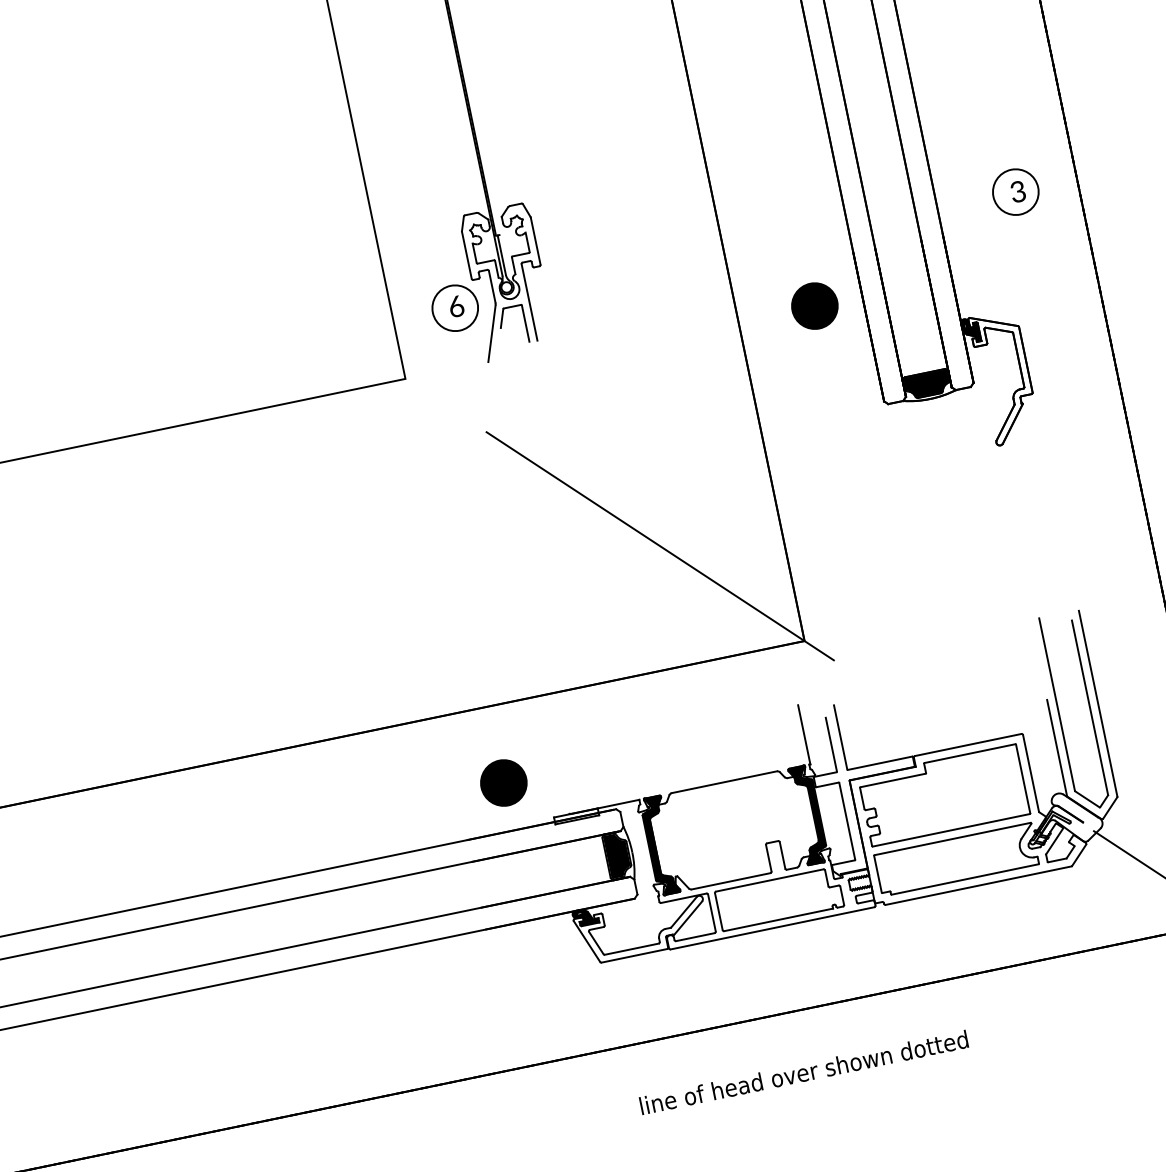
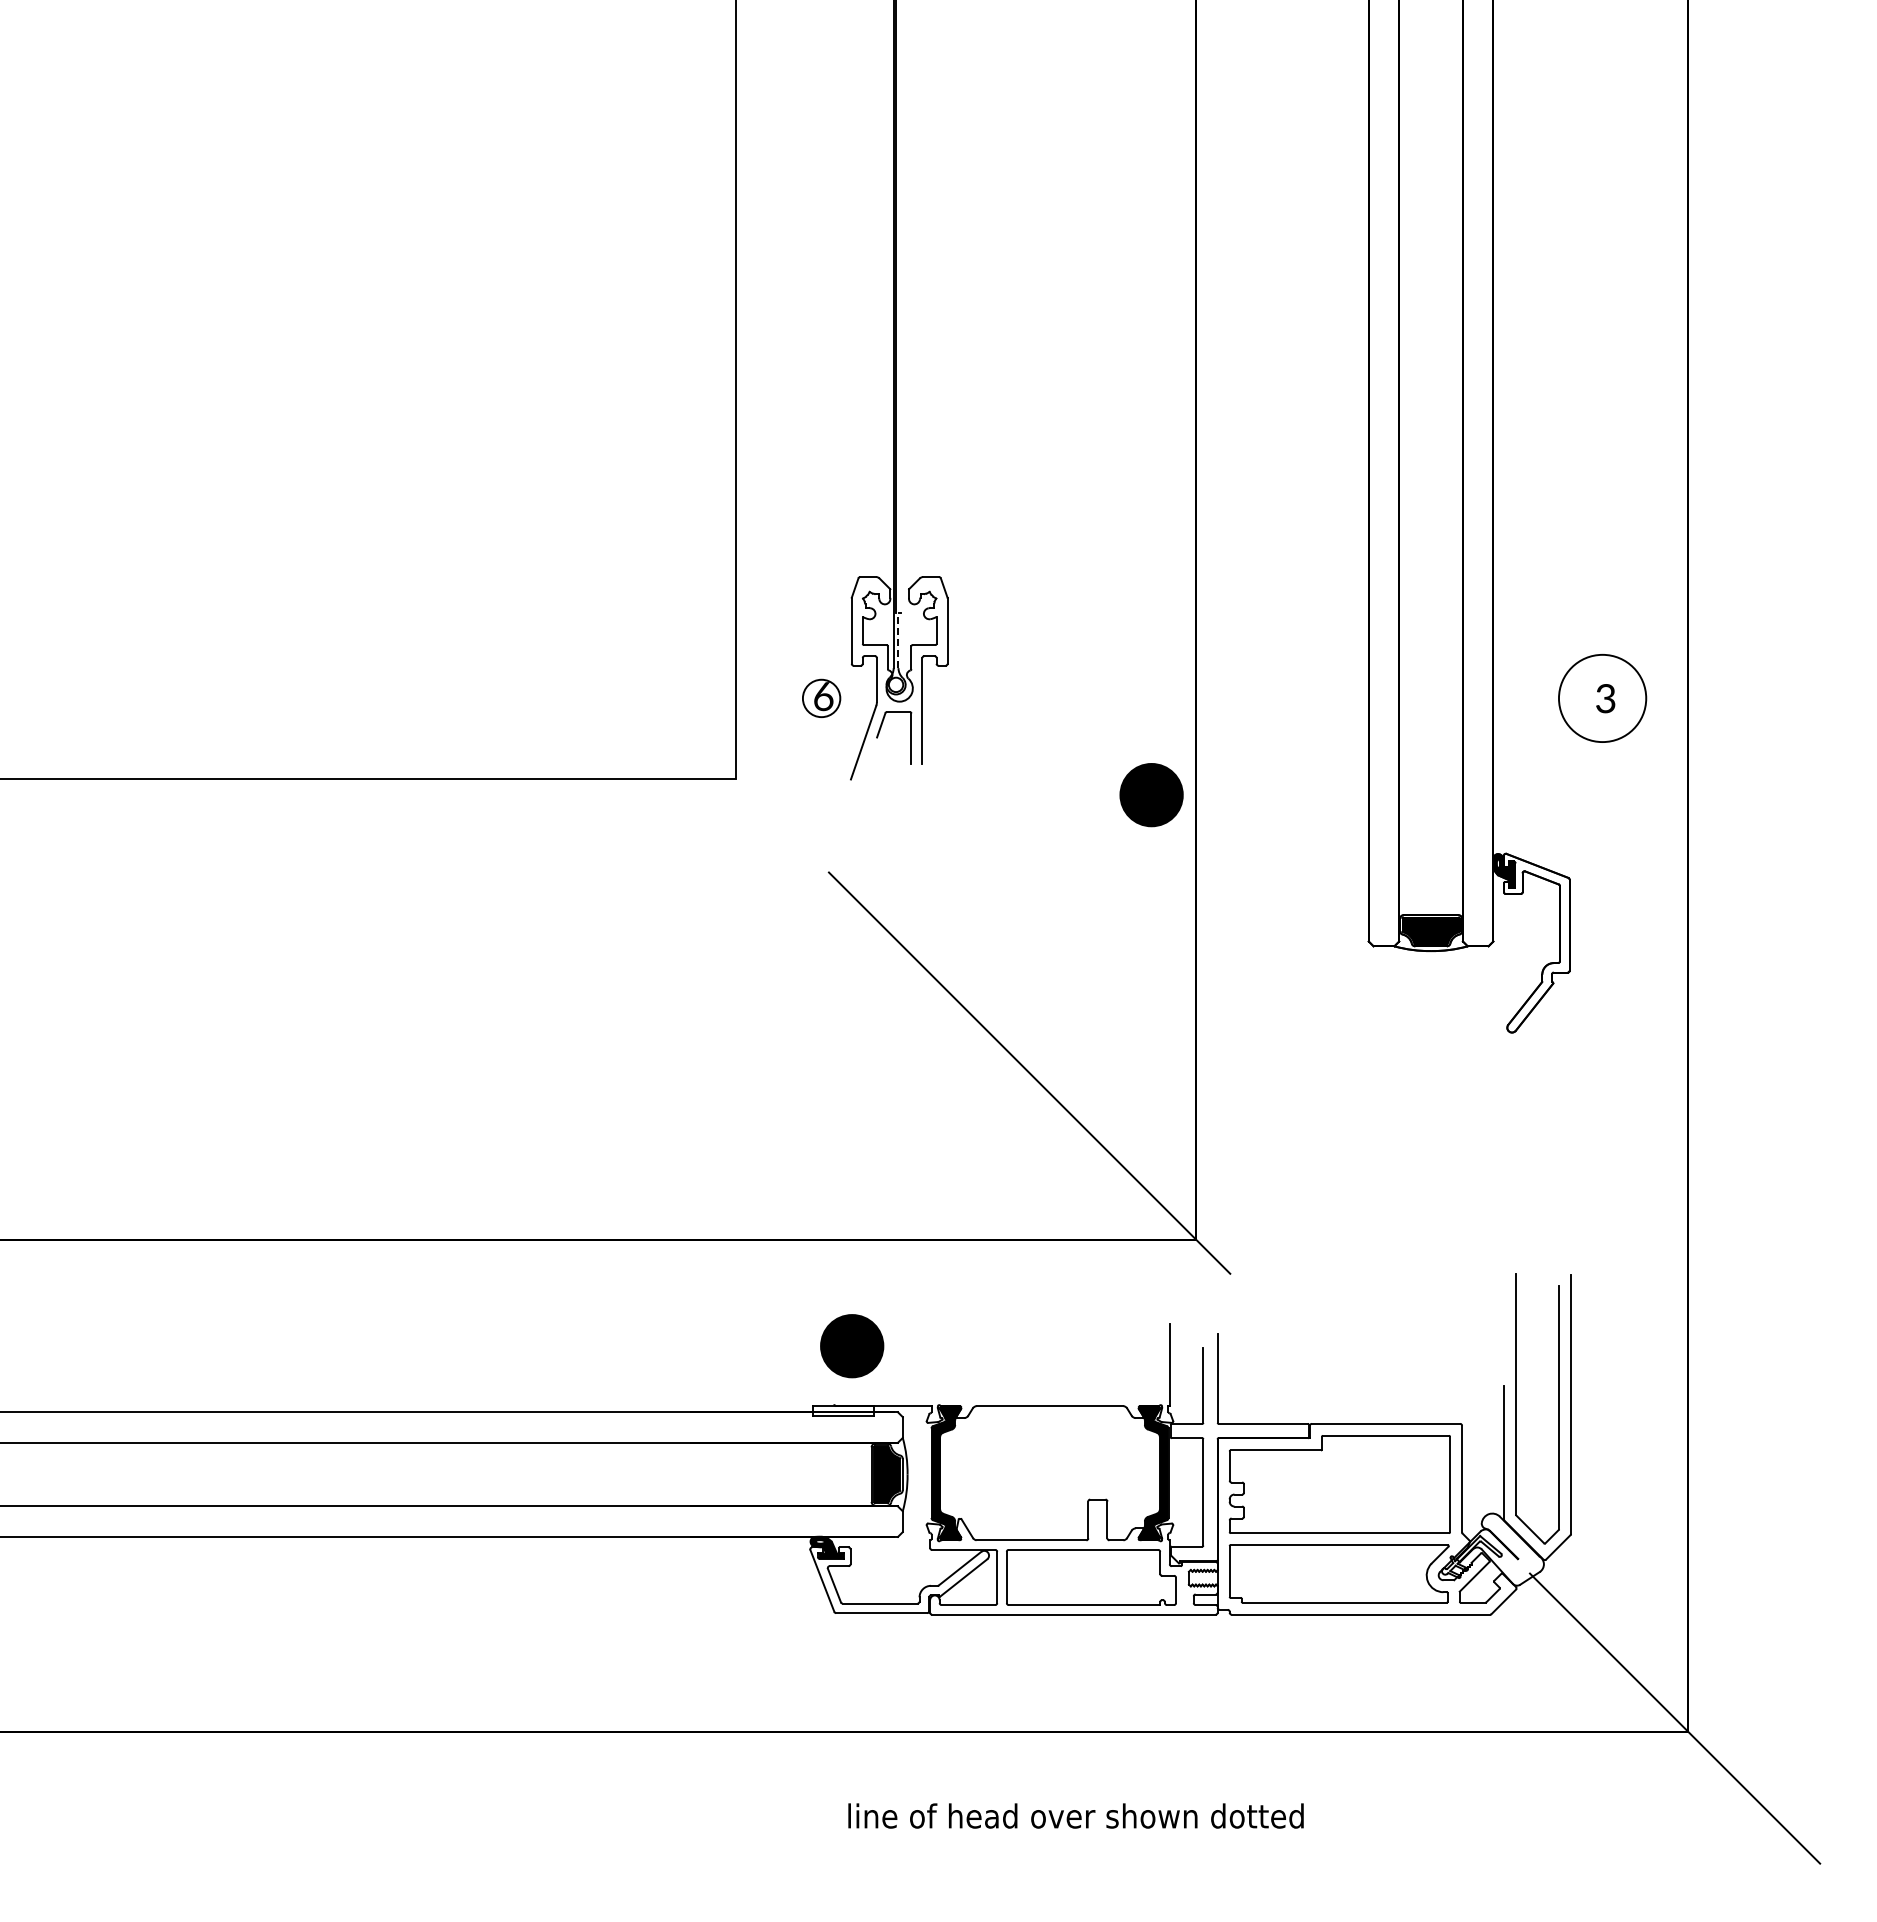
circle: (1015, 192) -> (1602, 698), size x1.4
line: (501, 255) -> (898, 640), solid -> dashed
part: (814, 306) -> (1151, 795), moved
circle: (455, 308) -> (821, 698), size x0.6
part: (504, 783) -> (852, 1346), moved

